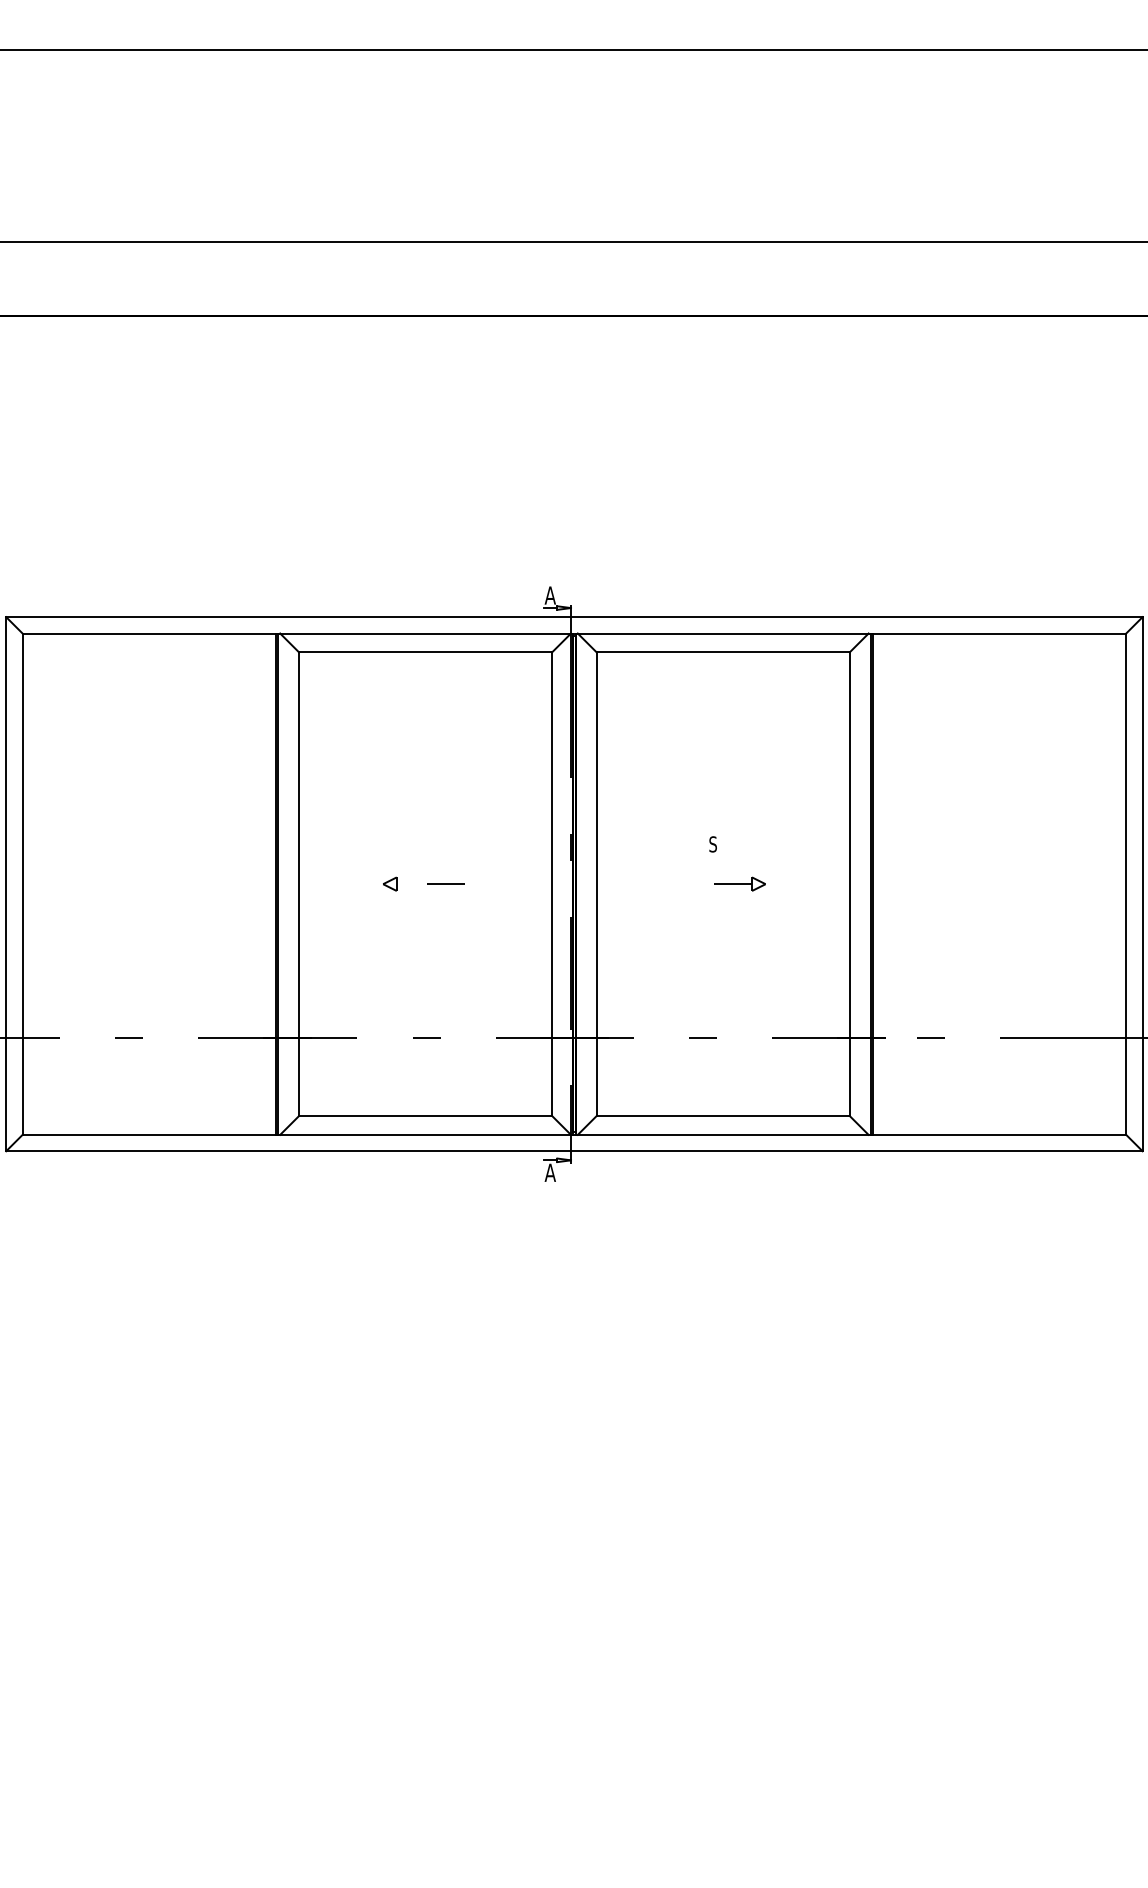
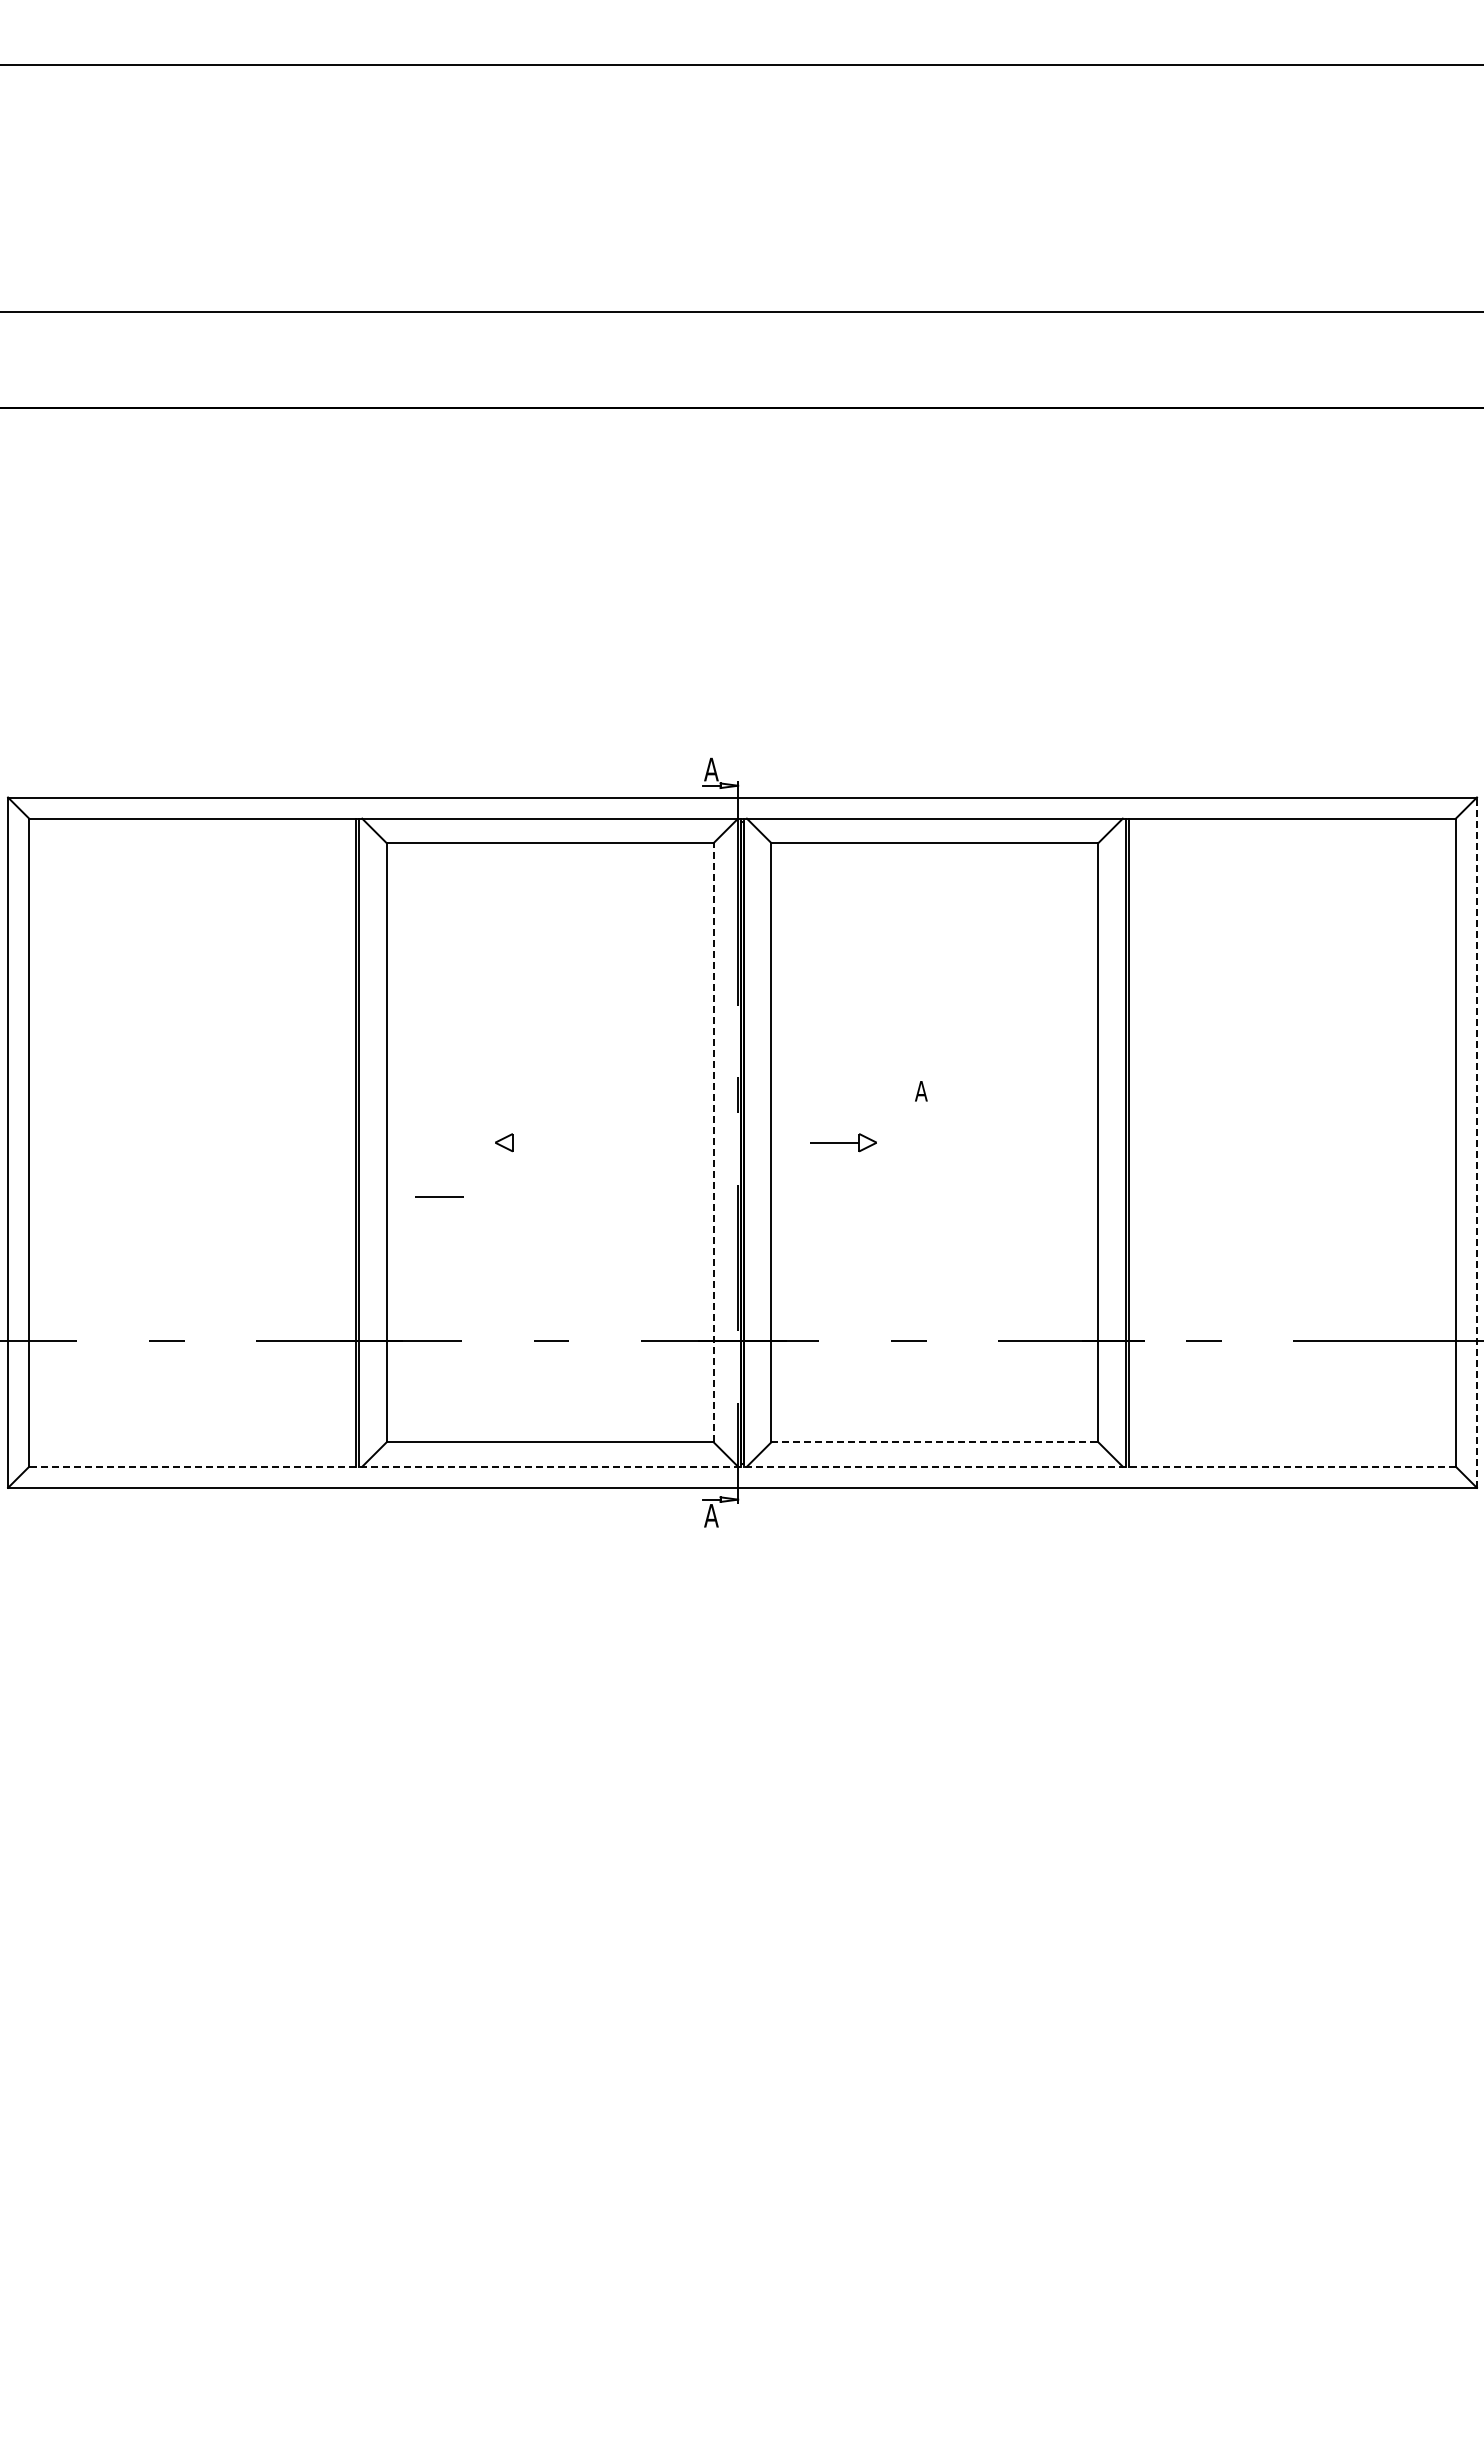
text: (712, 843) -> (921, 1090), S -> A
line: (445, 884) -> (439, 1196), moved
line: (551, 884) -> (713, 1142), solid -> dashed
part: (739, 884) -> (843, 1142), moved
line: (1142, 884) -> (1476, 1142), solid -> dashed
line: (722, 1116) -> (934, 1442), solid -> dashed
line: (574, 1134) -> (742, 1466), solid -> dashed

